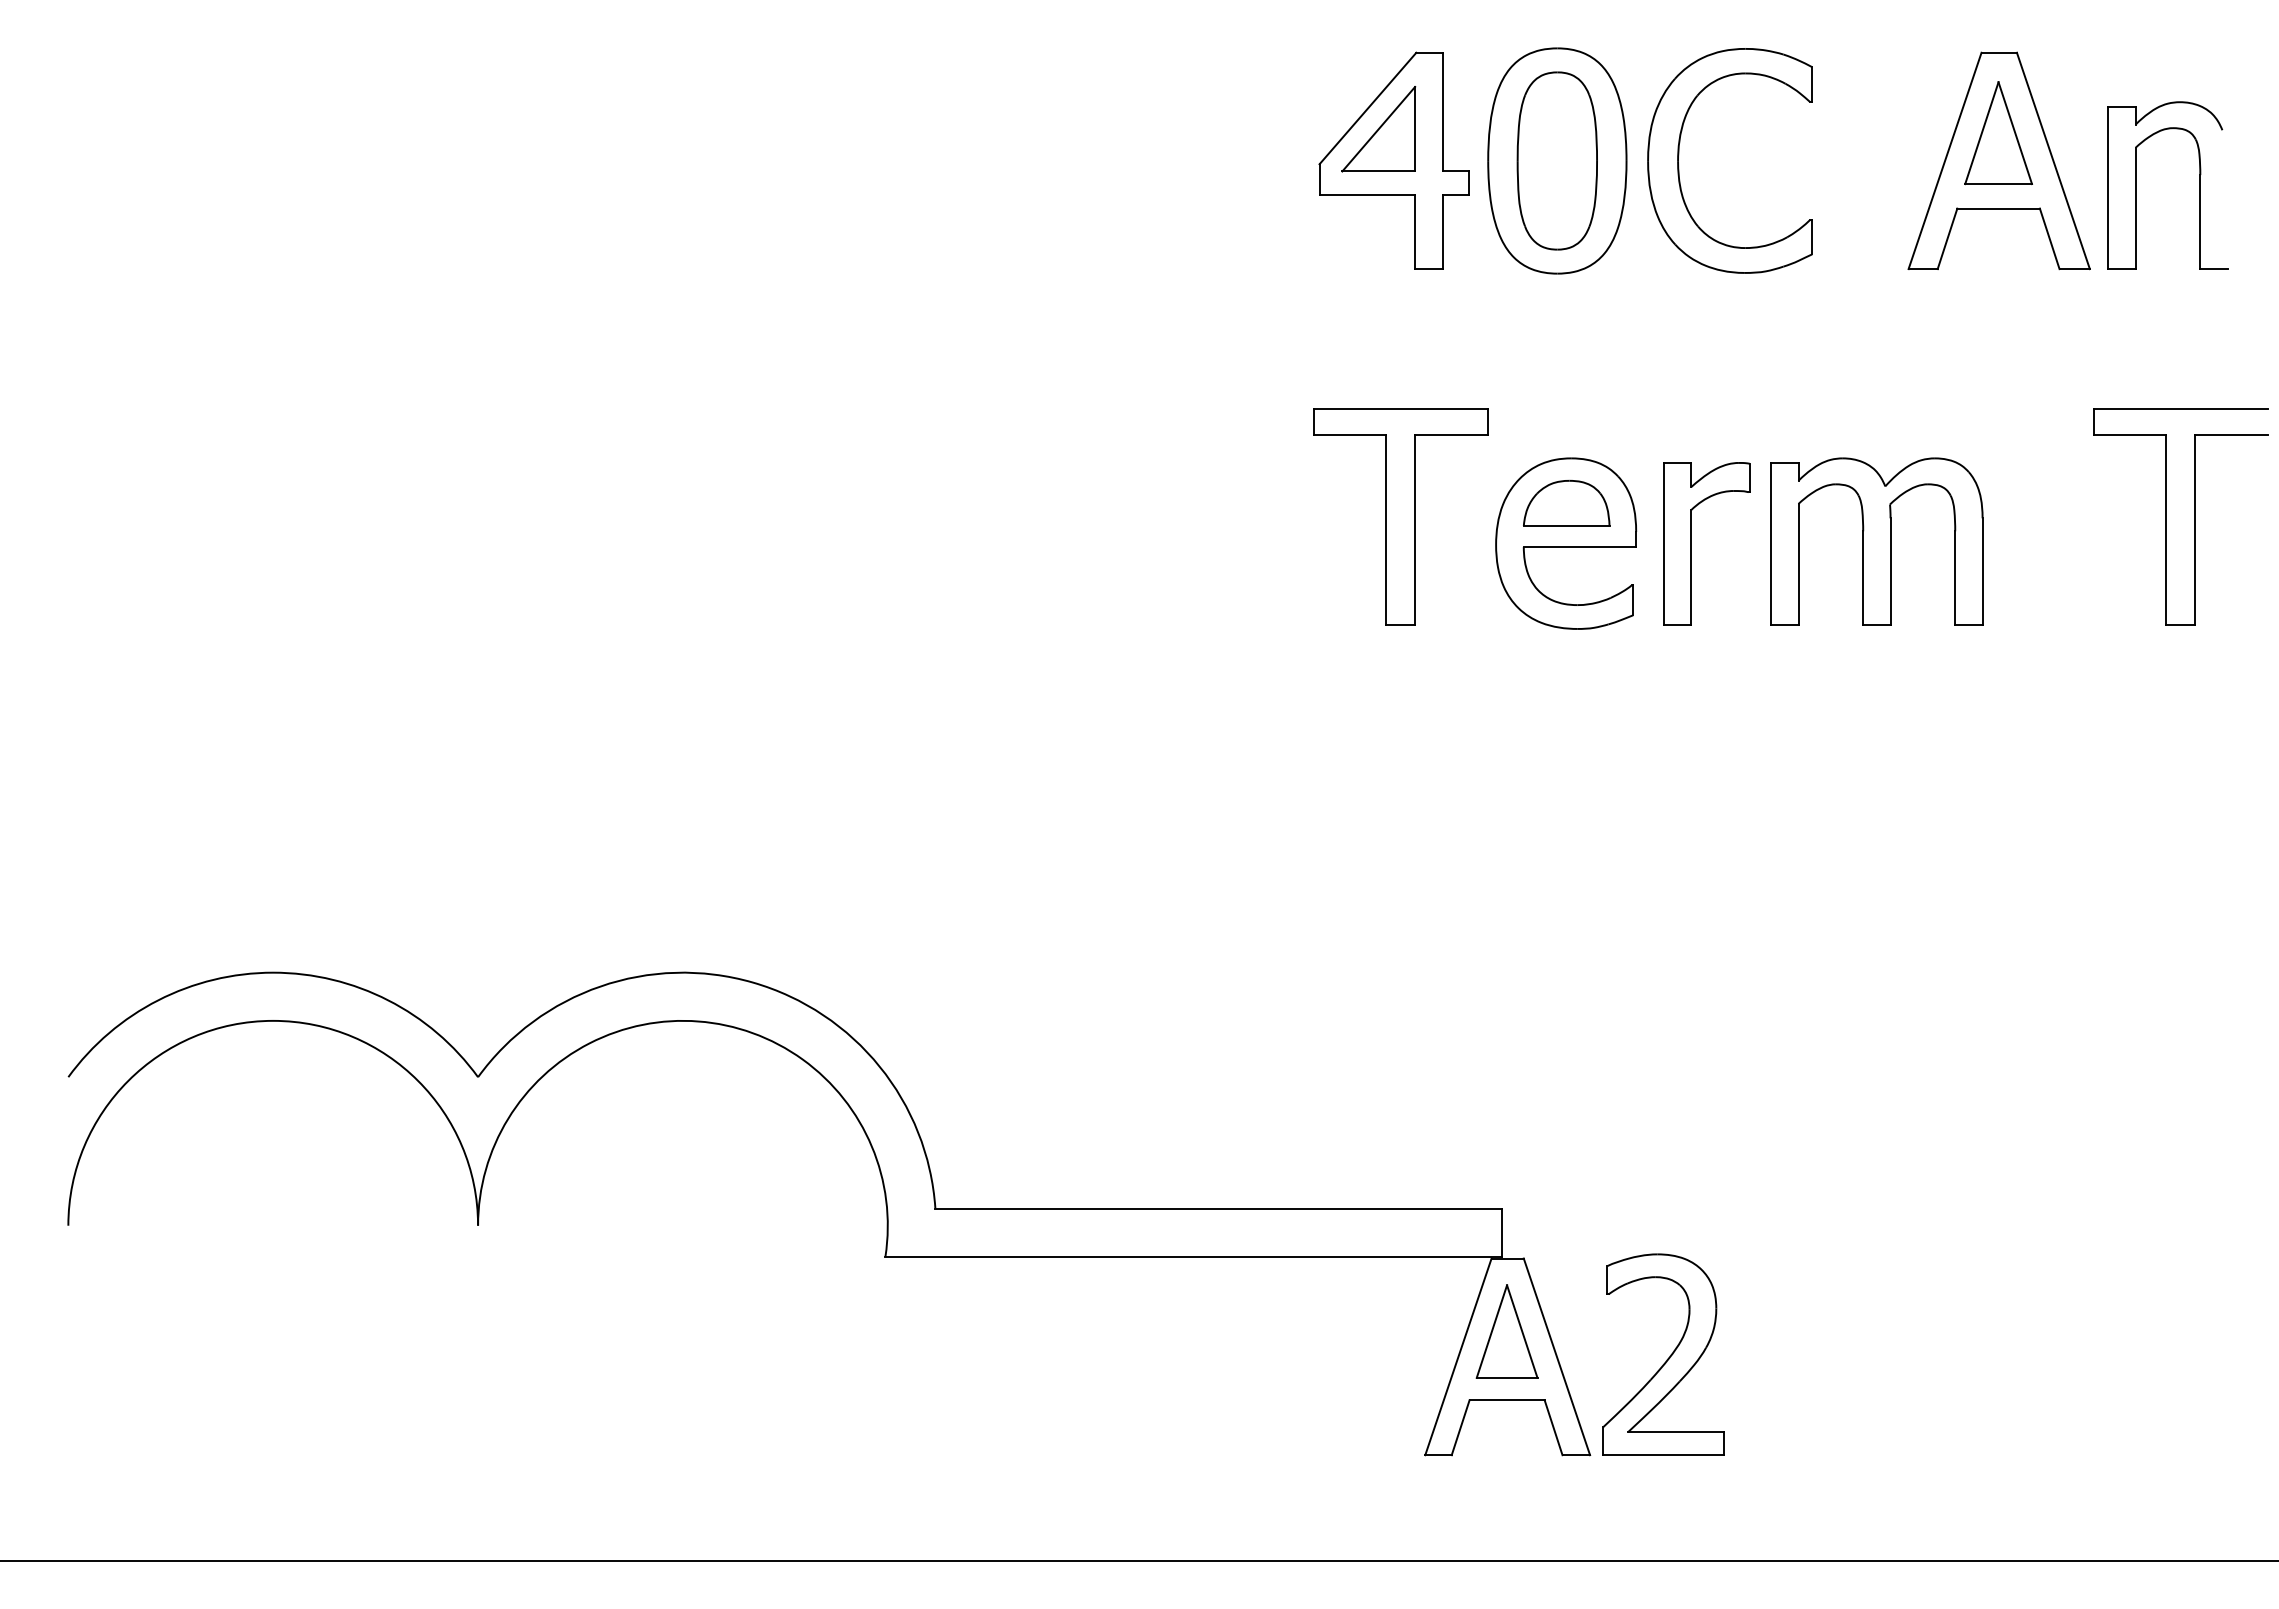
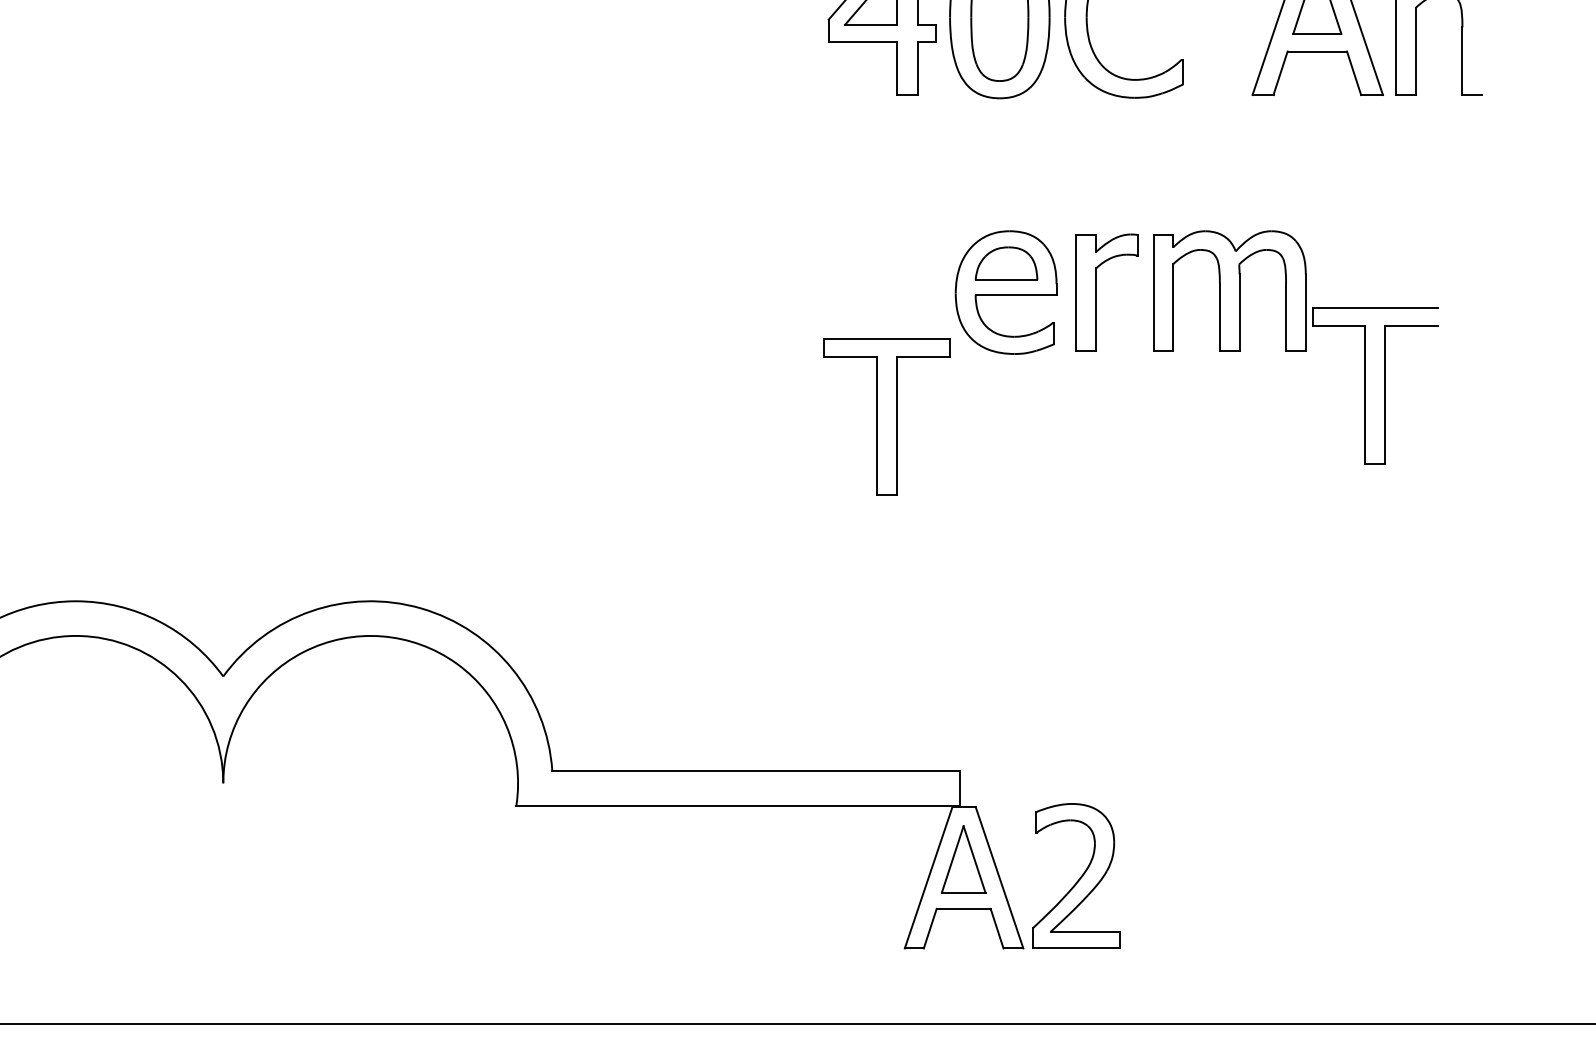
part: (1400, 516) -> (886, 416), moved
part: (2166, 516) -> (1364, 385), moved

